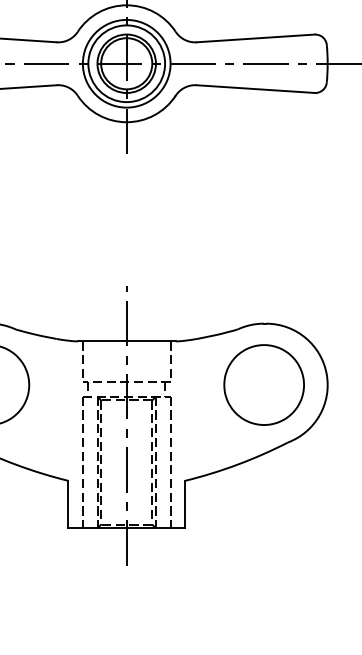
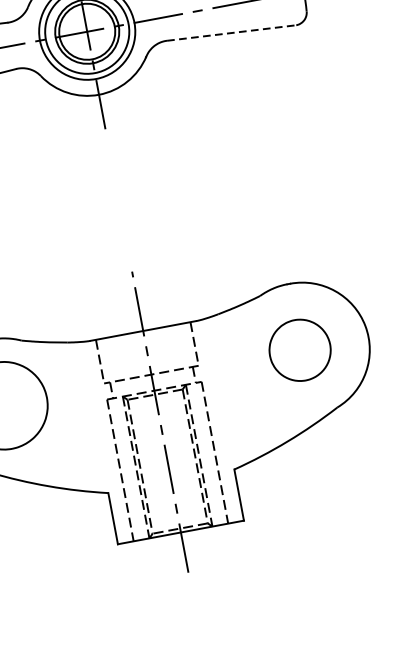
line: (256, 89) -> (232, 33), solid -> dashed
part: (263, 384) -> (299, 349), size x0.7

